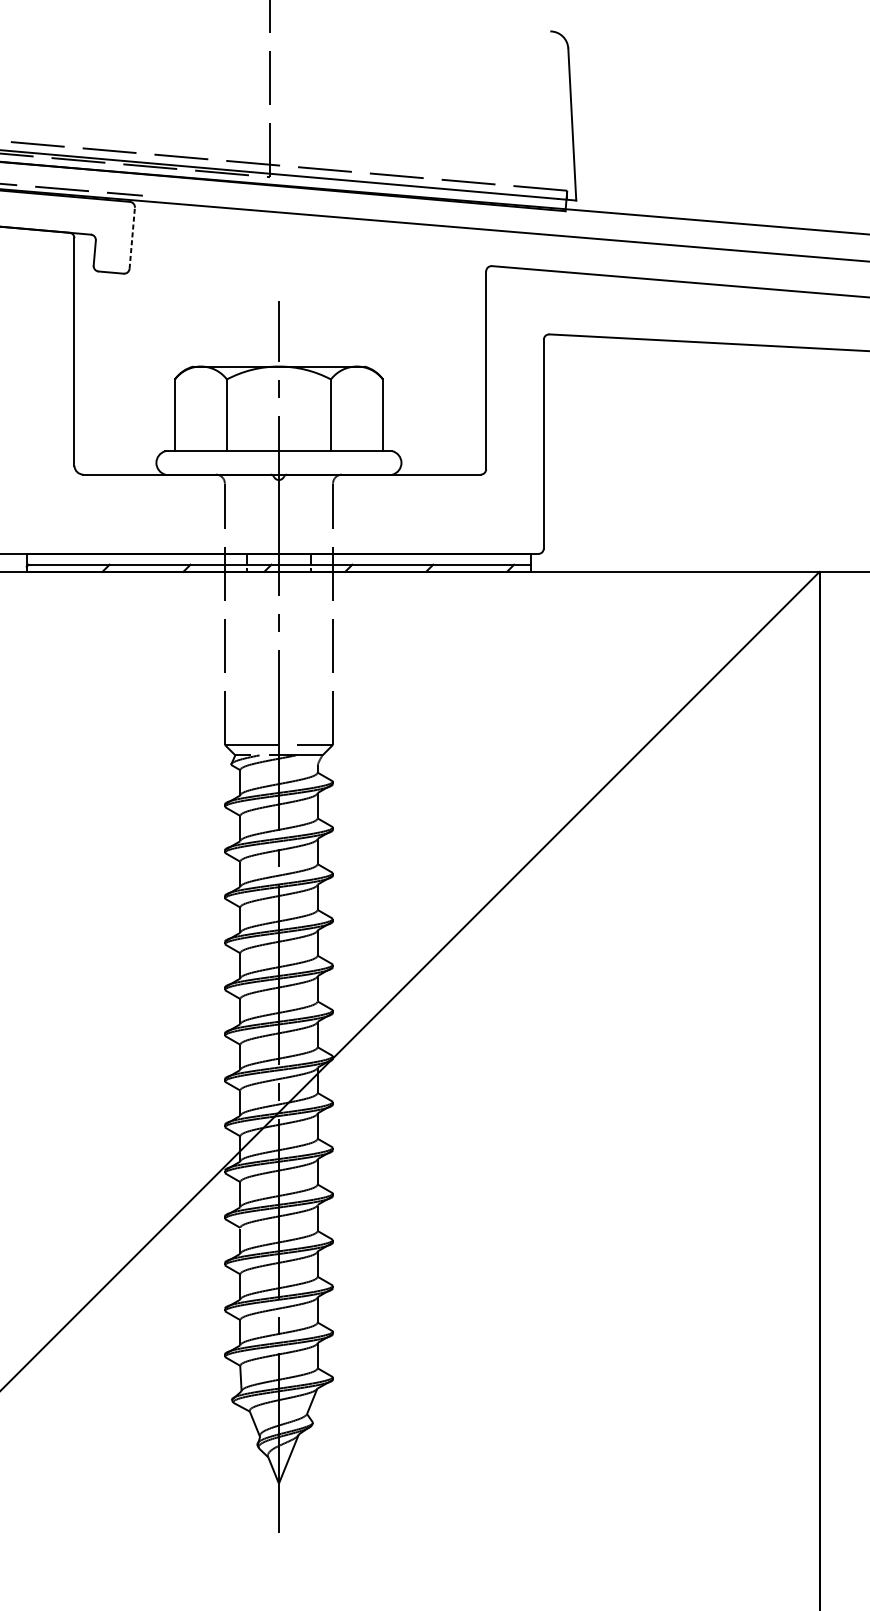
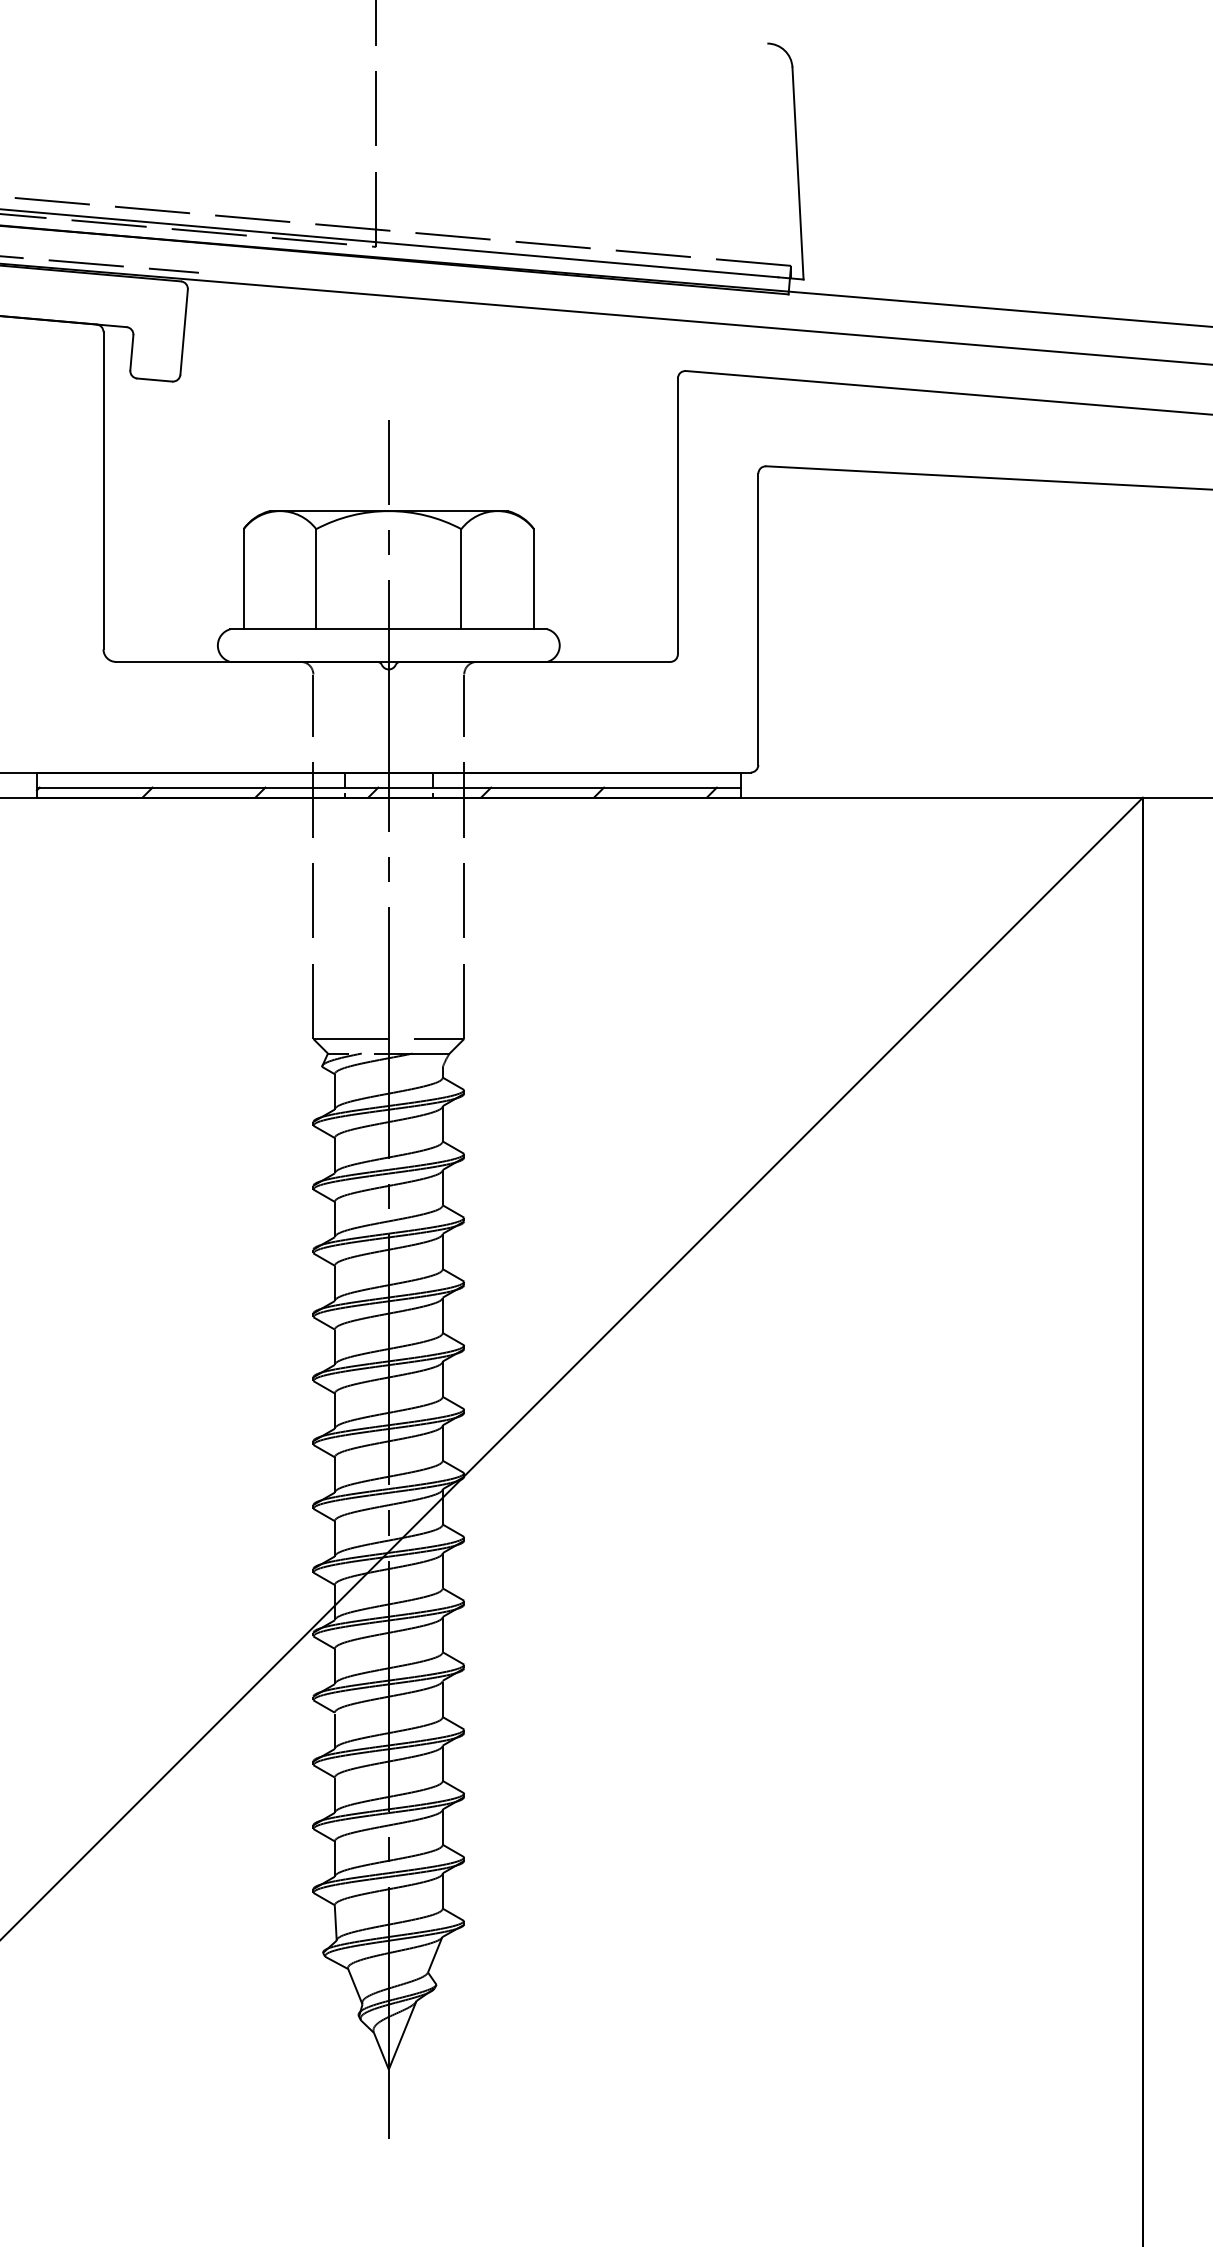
line: (132, 238) -> (184, 332), dashed -> solid

